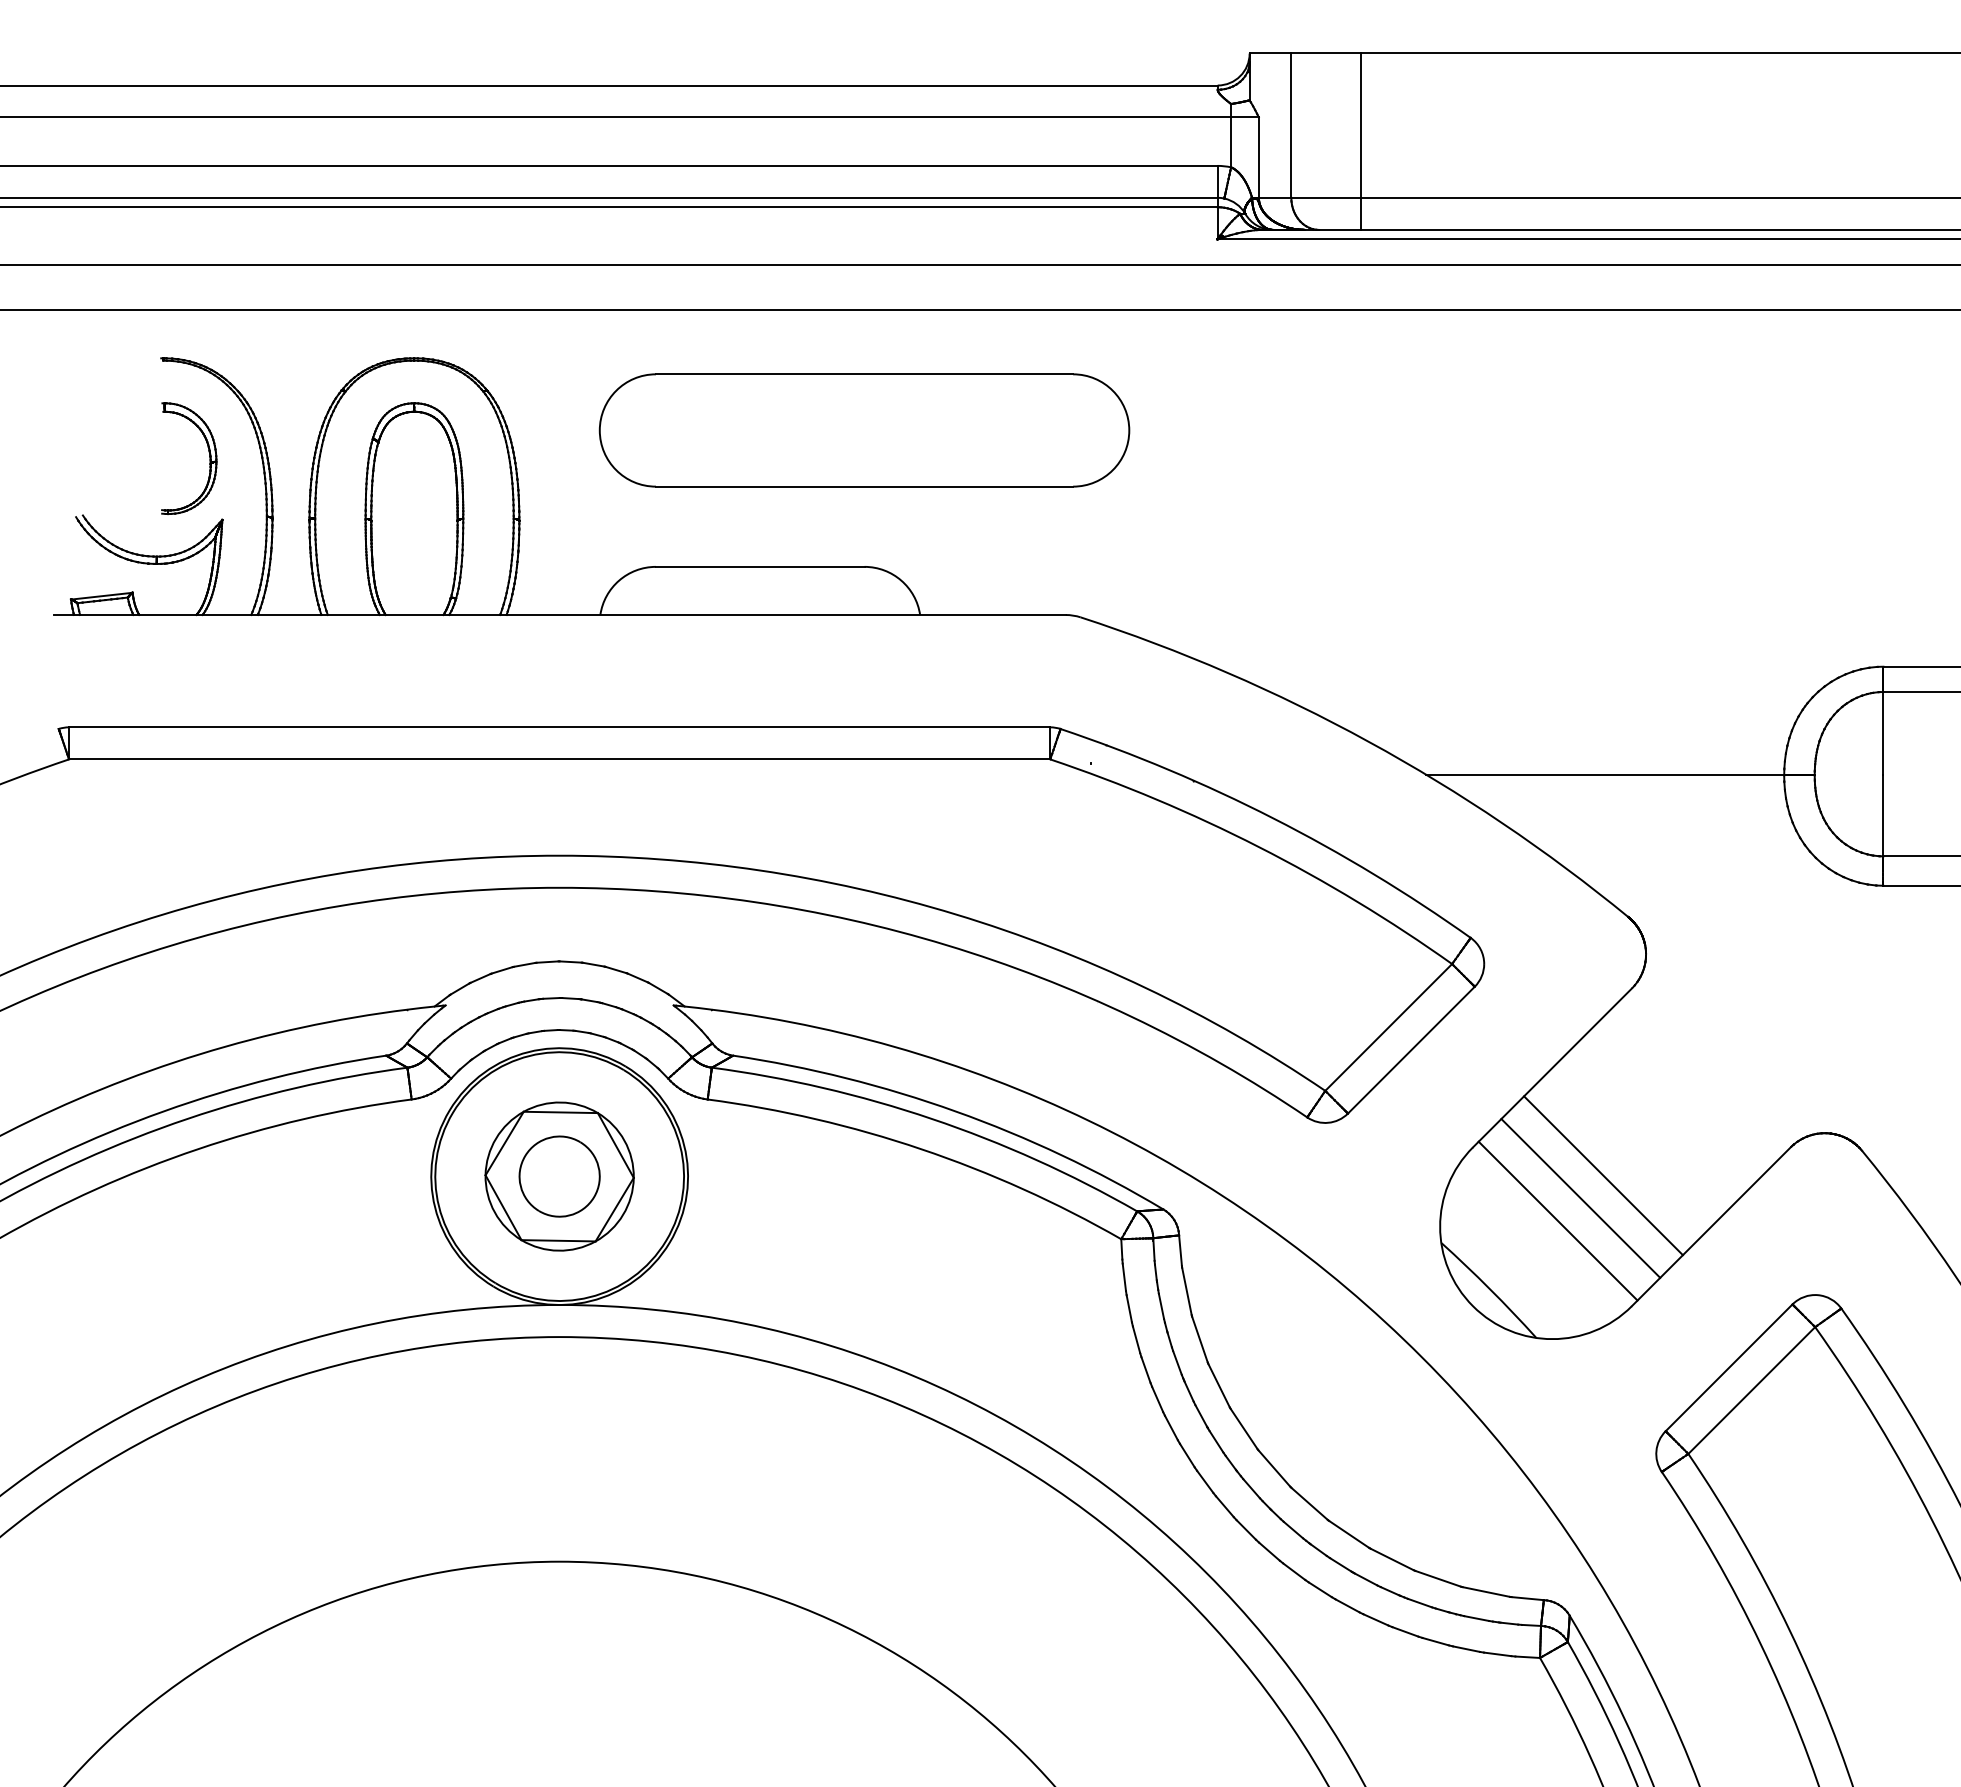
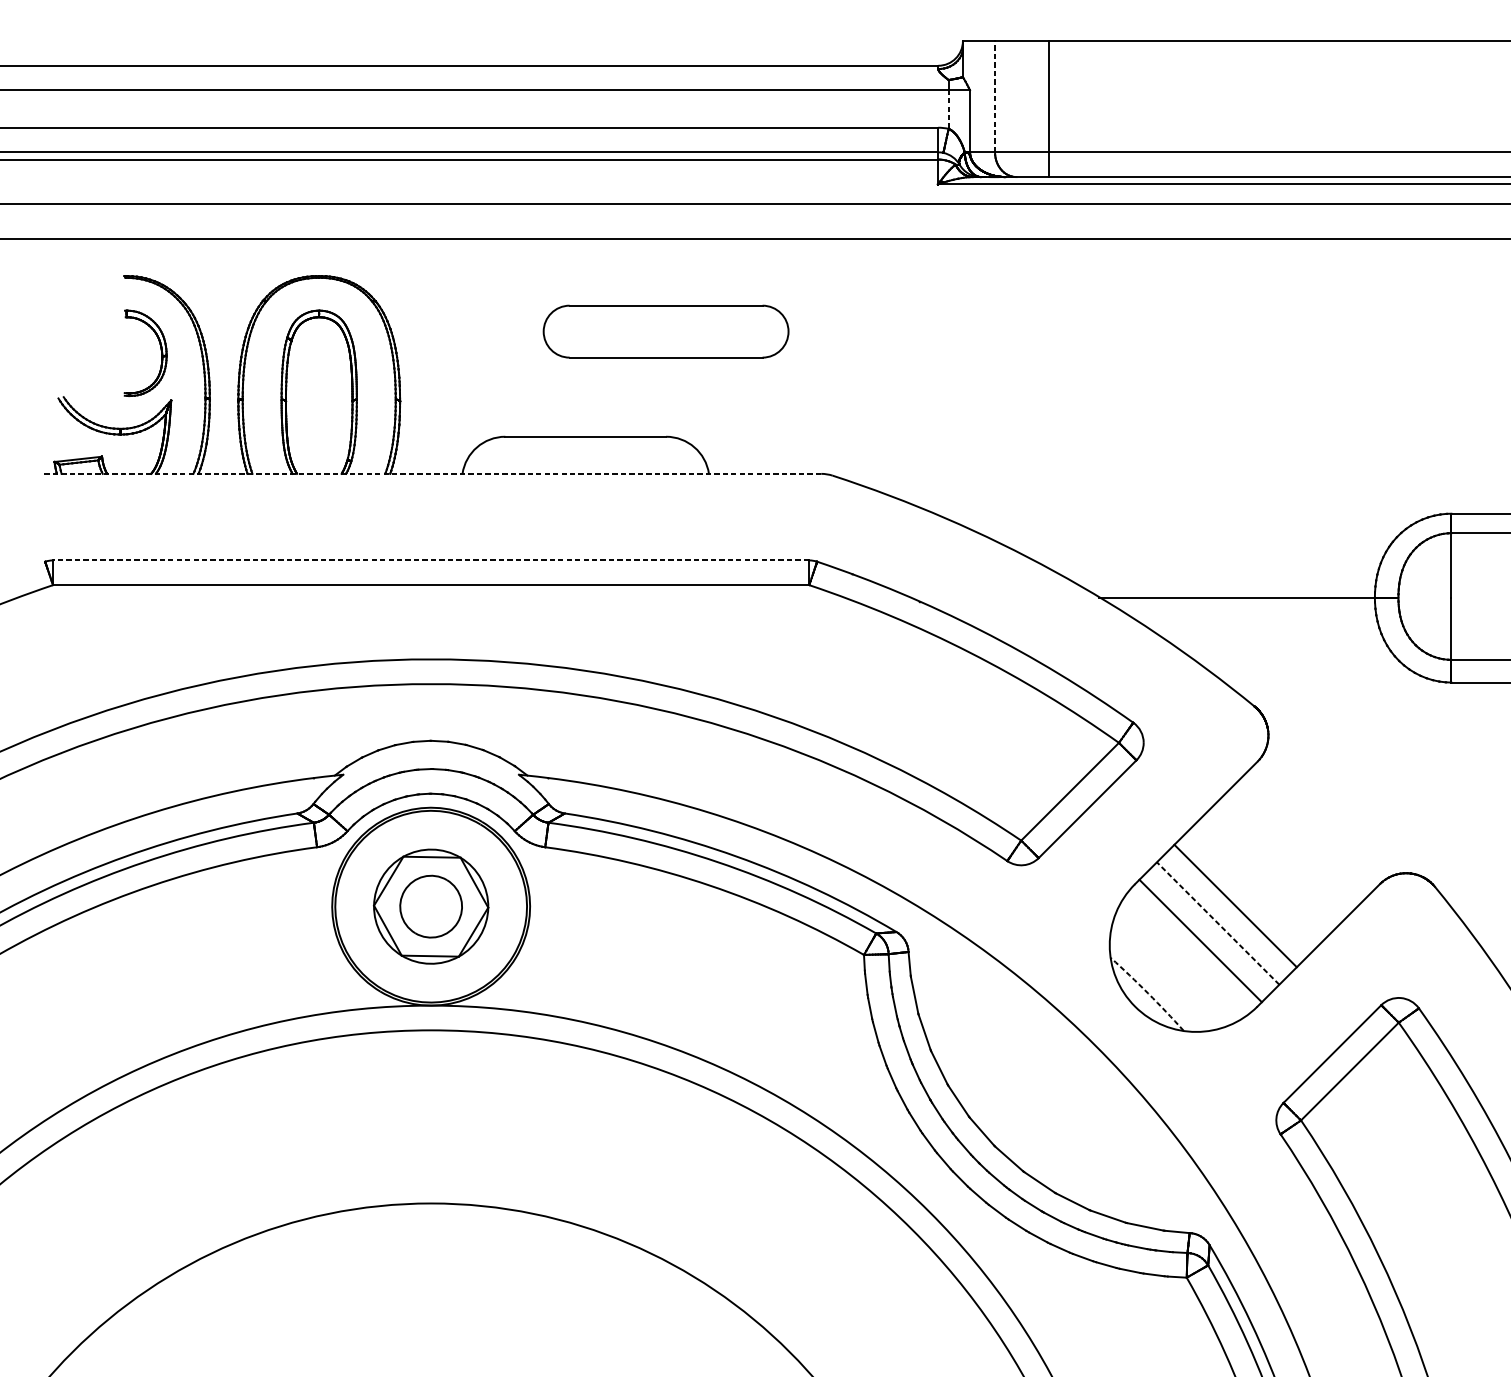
line: (1291, 125) -> (995, 96), solid -> dashed
line: (1231, 142) -> (948, 109), solid -> dashed
part: (864, 430) -> (666, 331), size x0.6
line: (559, 615) -> (431, 474), solid -> dashed
line: (559, 727) -> (431, 560), solid -> dashed
line: (1580, 1198) -> (1217, 923), solid -> dashed
arc: (1490, 1289) -> (1148, 993), solid -> dashed

